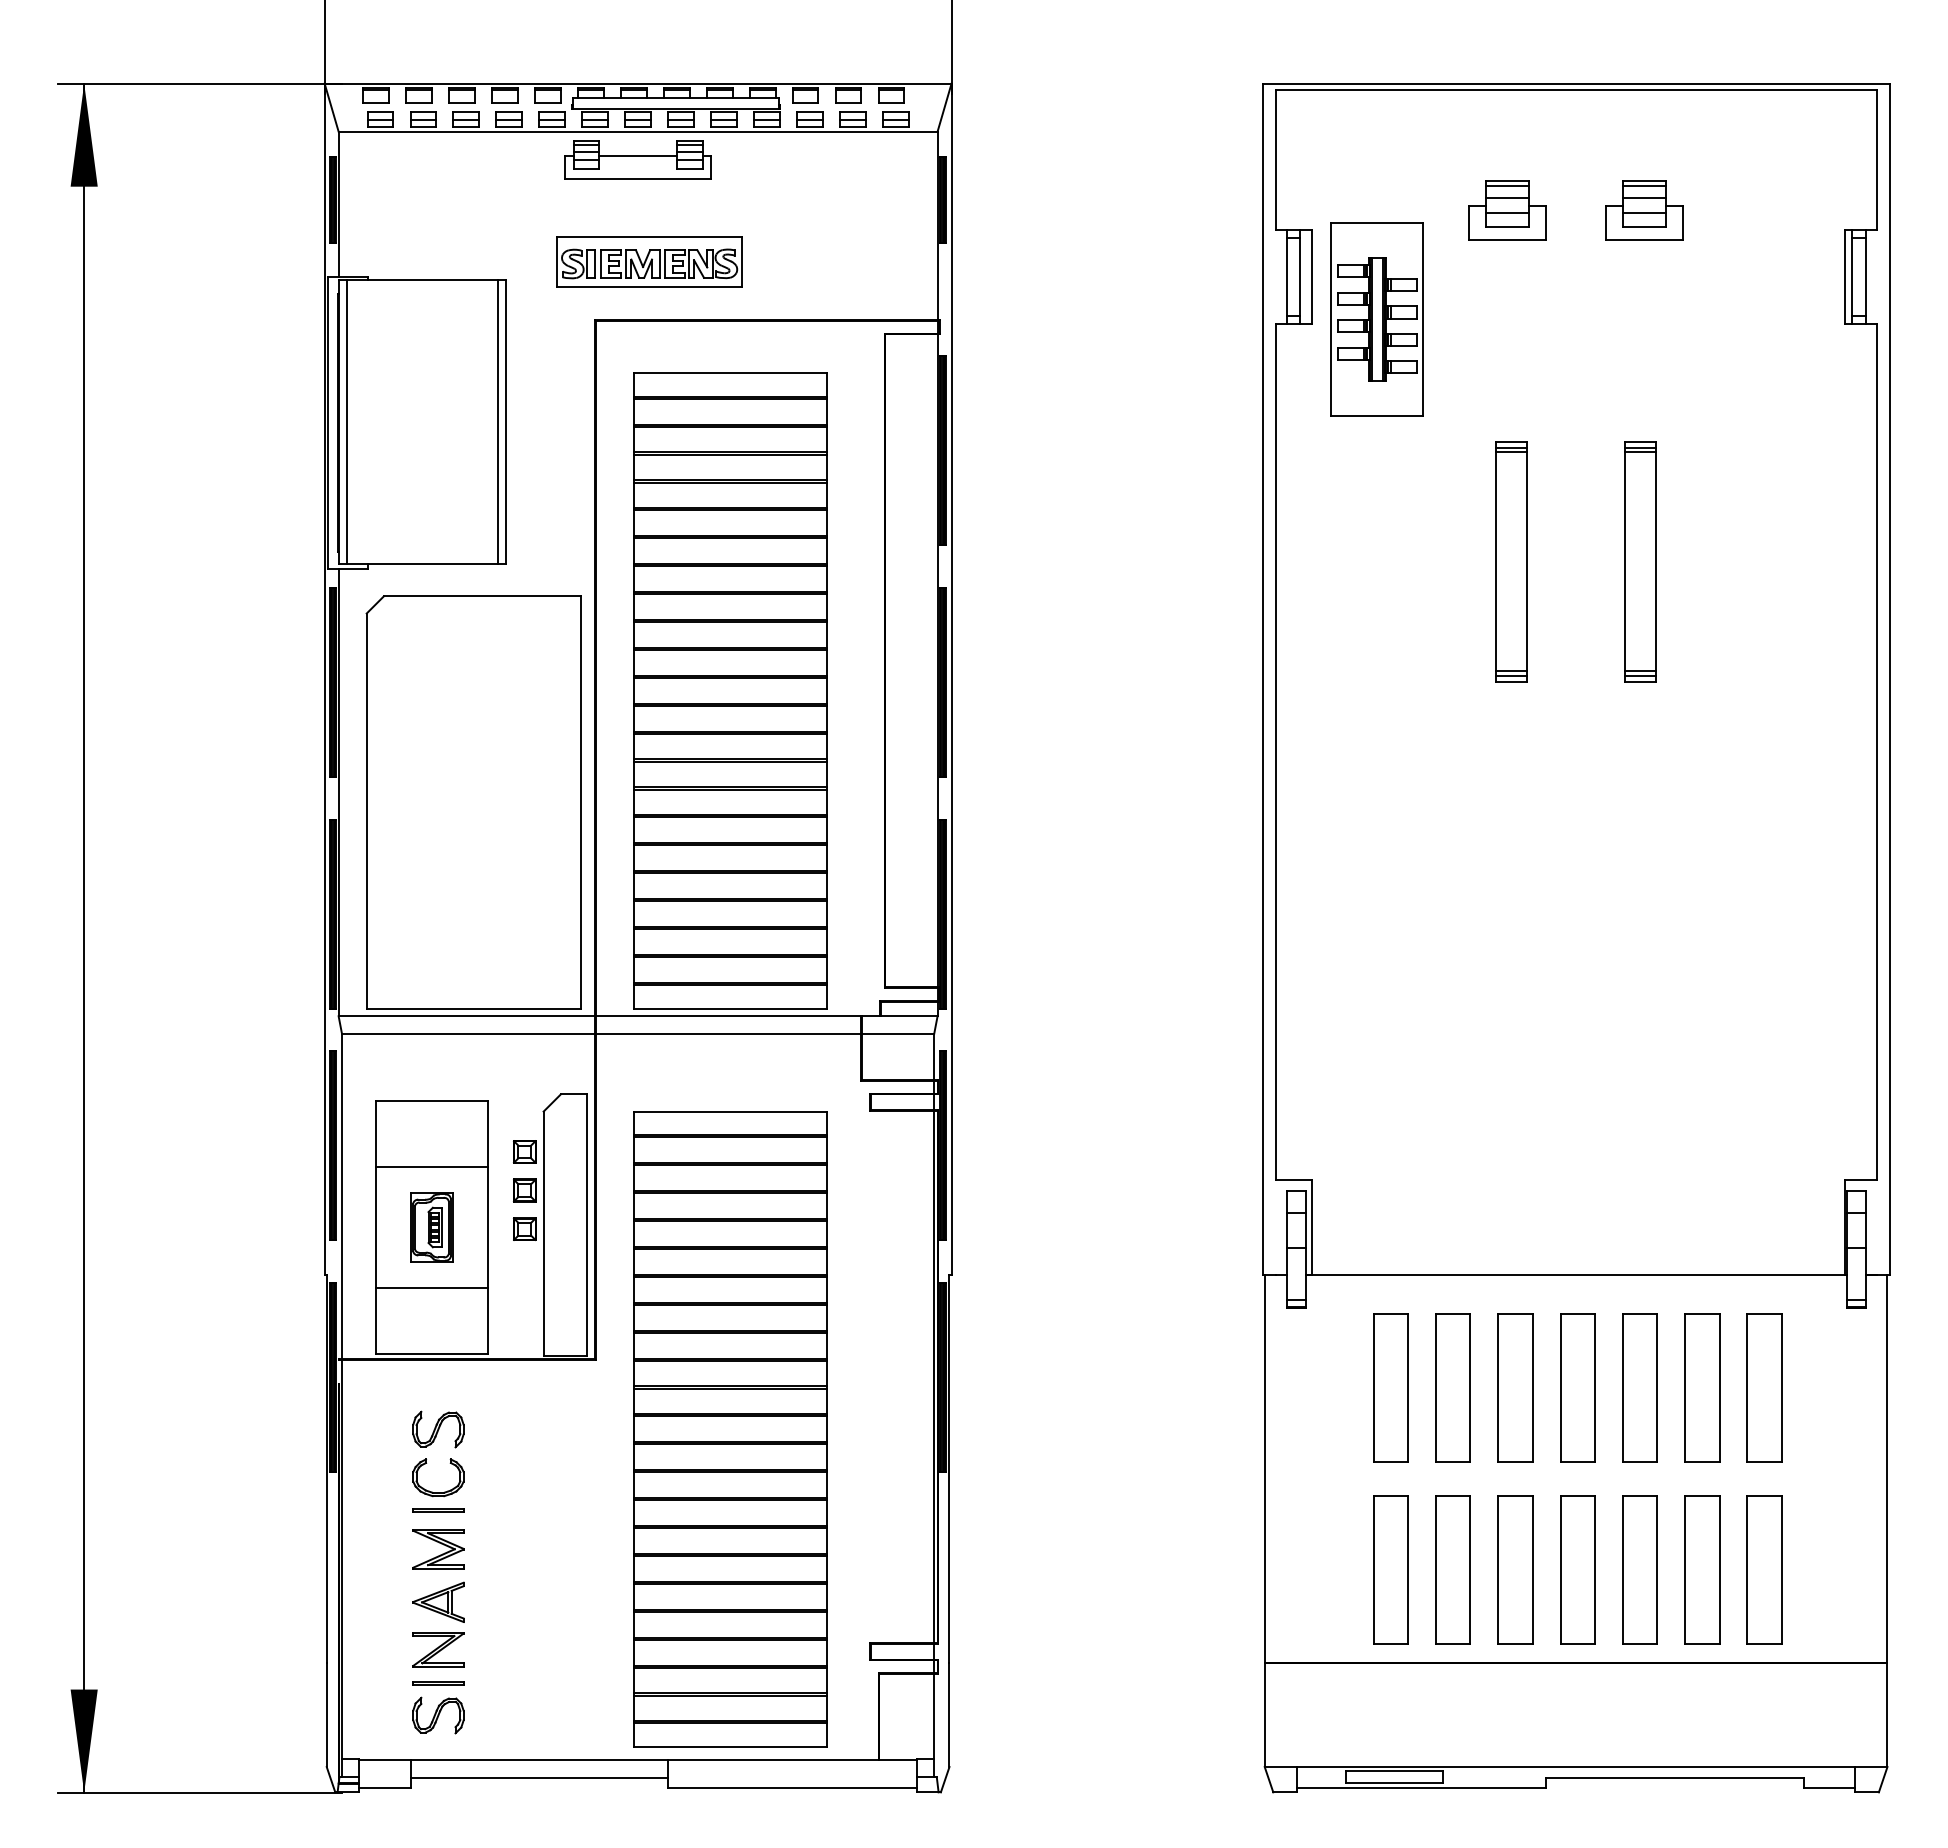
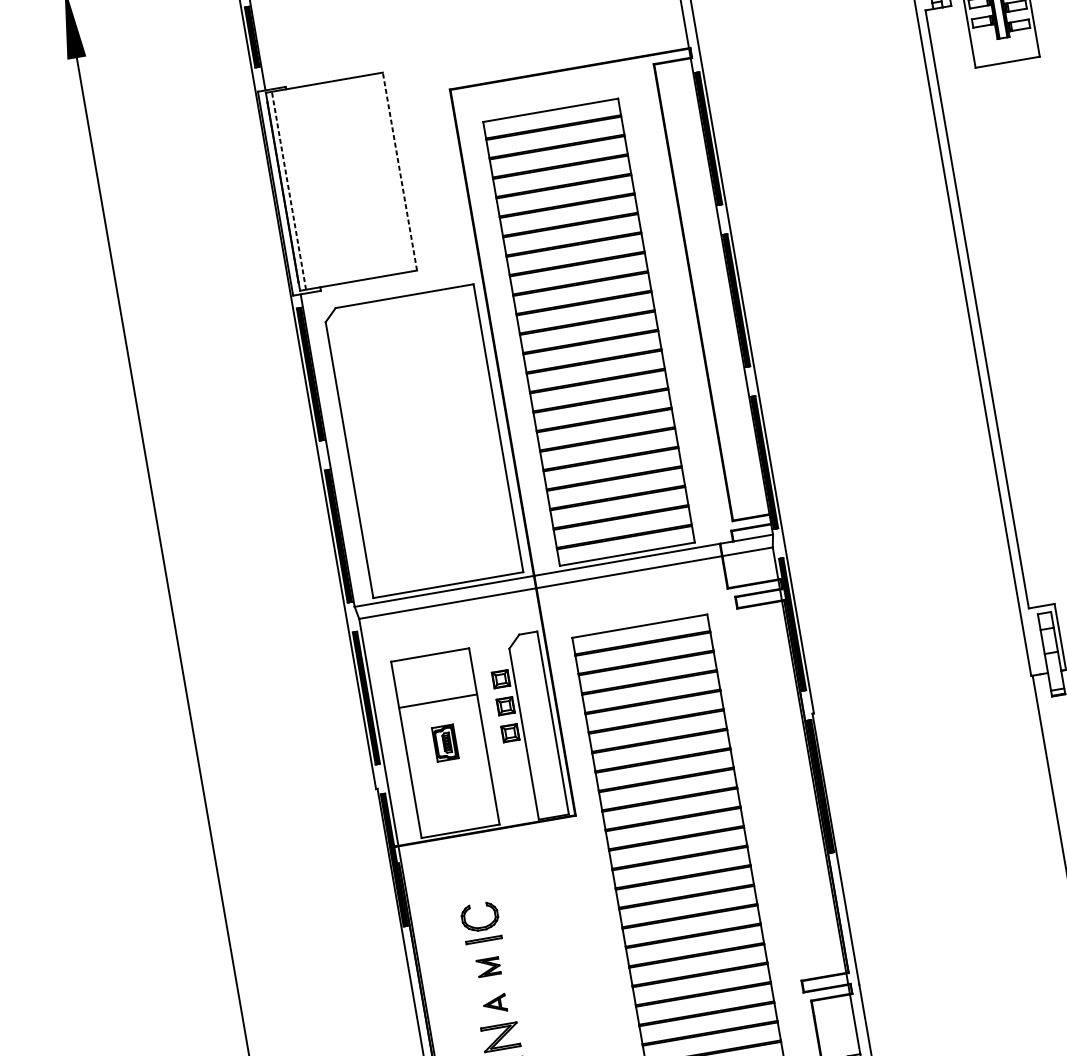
part: (649, 261) -> (480, 42), removed
line: (497, 421) -> (393, 172), removed
line: (347, 422) -> (289, 191), solid -> dashed
line: (506, 422) -> (400, 171), solid -> dashed
part: (431, 1227) -> (445, 743), size x0.7
line: (431, 1287) -> (452, 785), removed
part: (438, 1429) -> (474, 883), removed
part: (438, 1549) -> (488, 967), size x0.6
part: (438, 1601) -> (495, 1003), size x0.6

